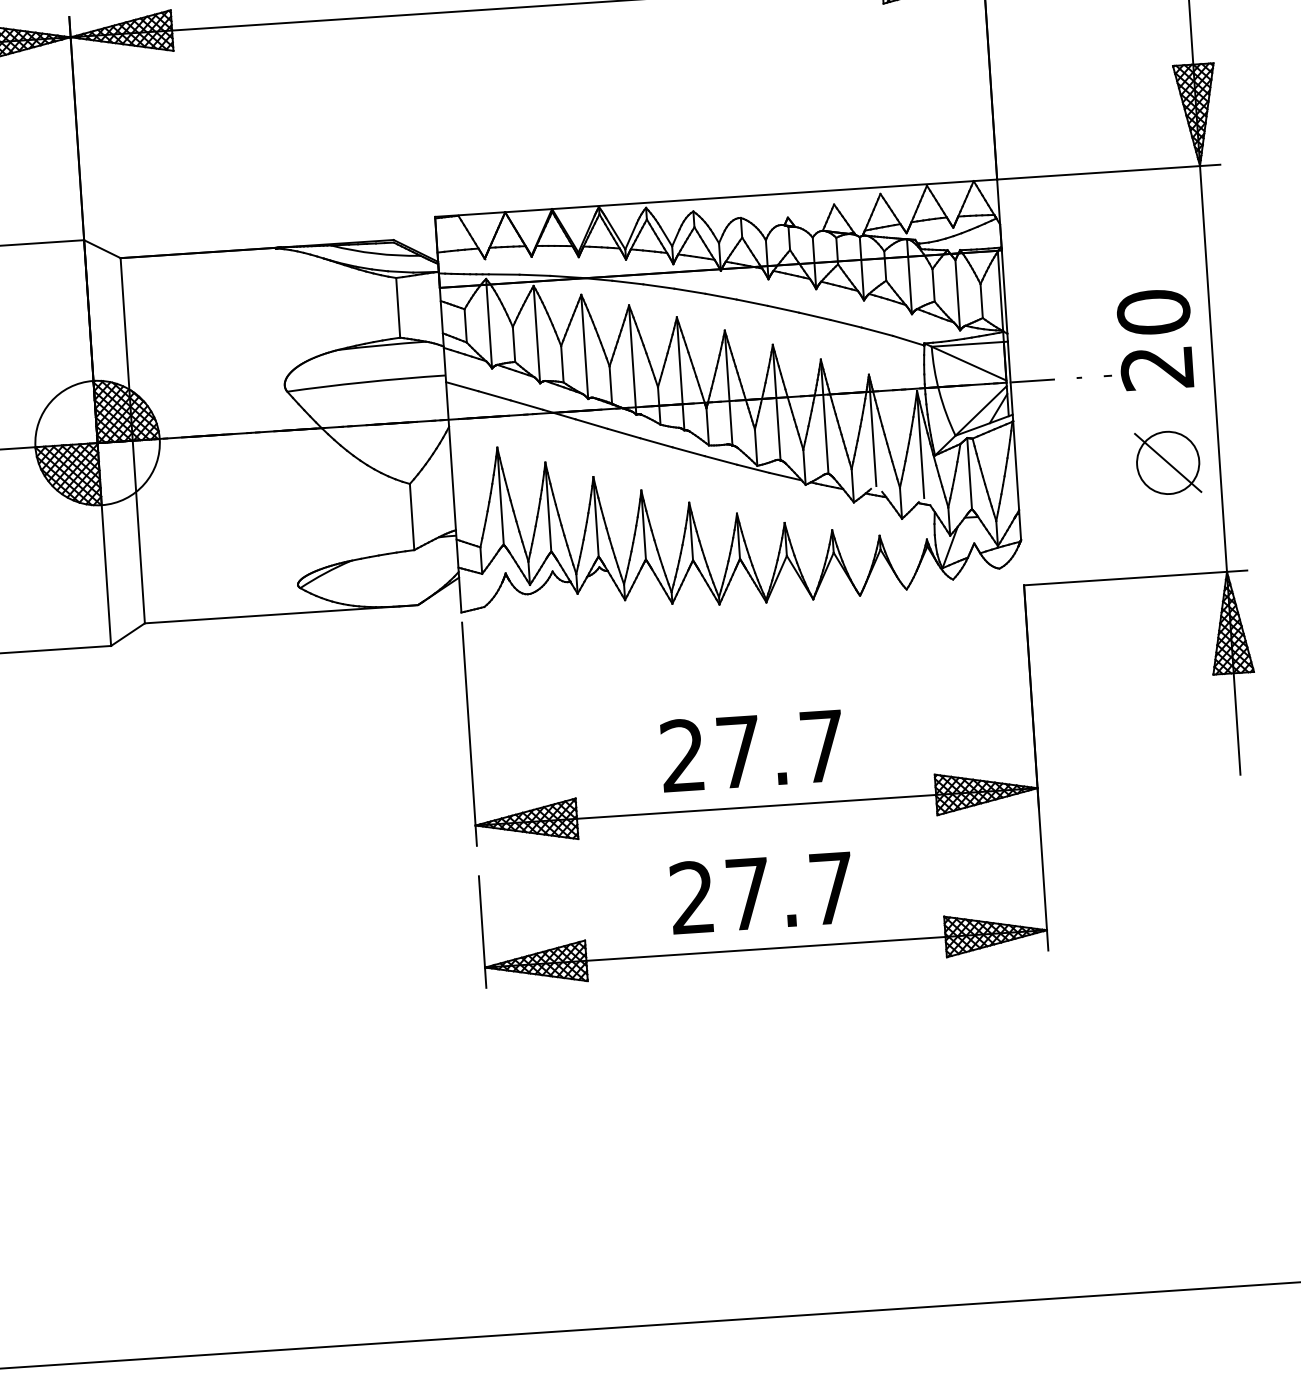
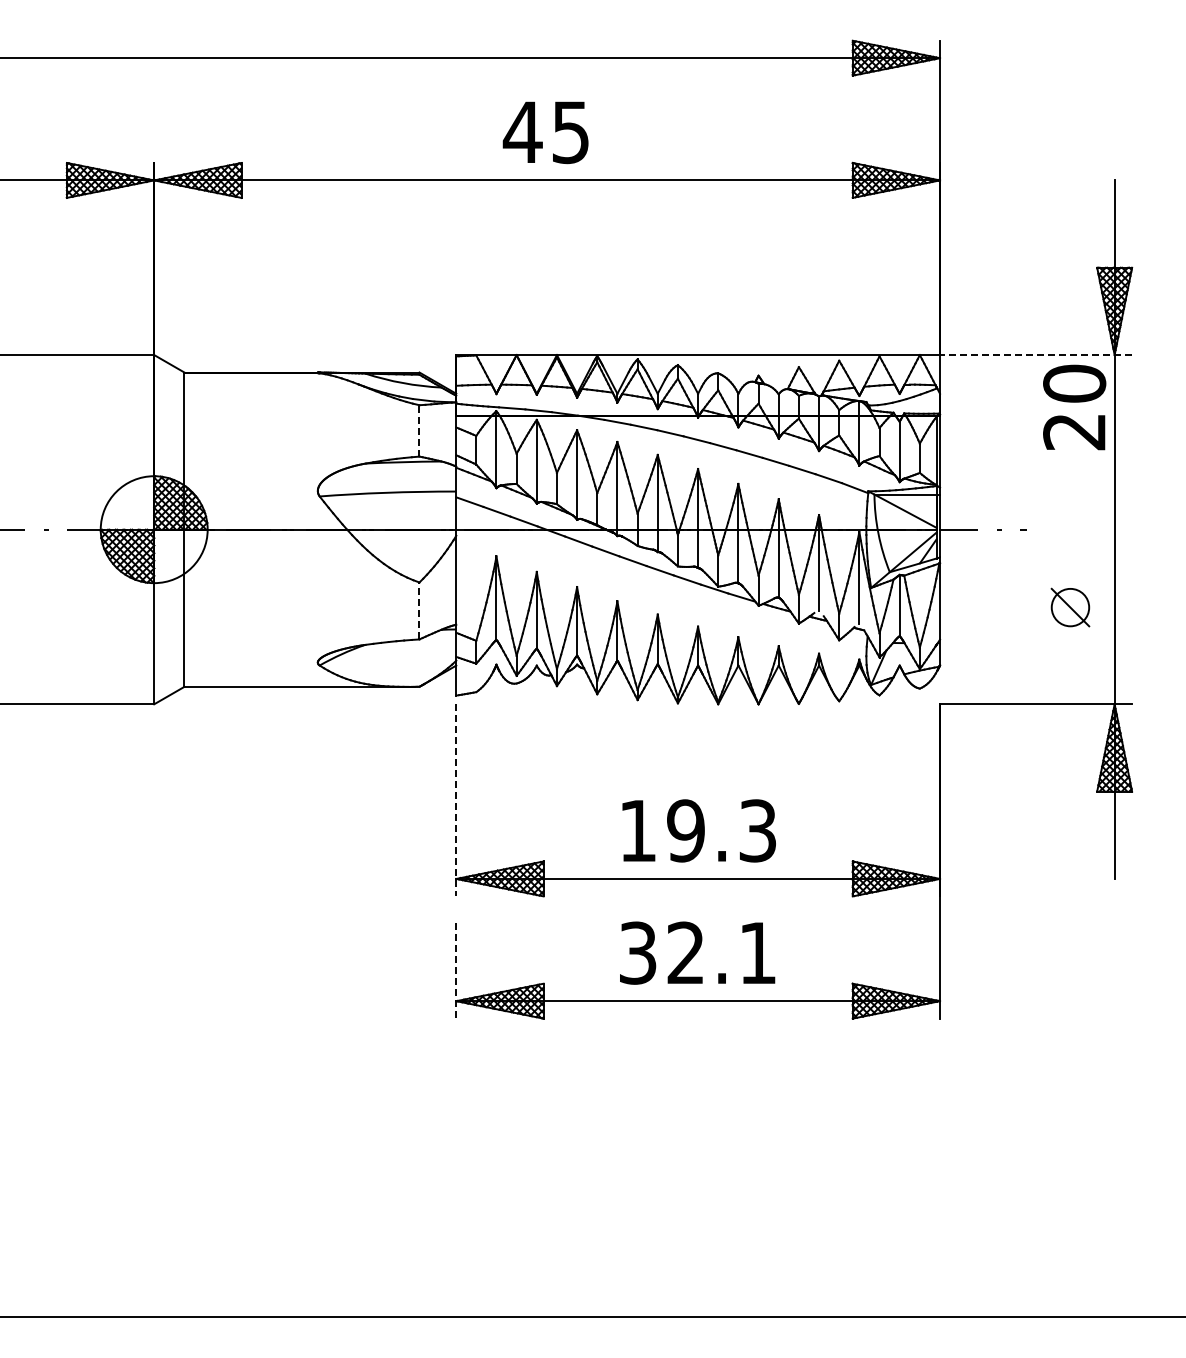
line: (1108, 172) -> (1035, 355), solid -> dashed
line: (398, 307) -> (419, 430), solid -> dashed
text: (1155, 339) -> (1074, 407), moved
part: (1168, 462) -> (1070, 607), size x0.7
line: (412, 516) -> (419, 610), solid -> dashed
line: (469, 734) -> (456, 800), solid -> dashed
text: (752, 750) -> (697, 830), 27.7 -> 19.3
text: (761, 892) -> (697, 952), 27.7 -> 32.1
line: (482, 933) -> (456, 971), solid -> dashed

